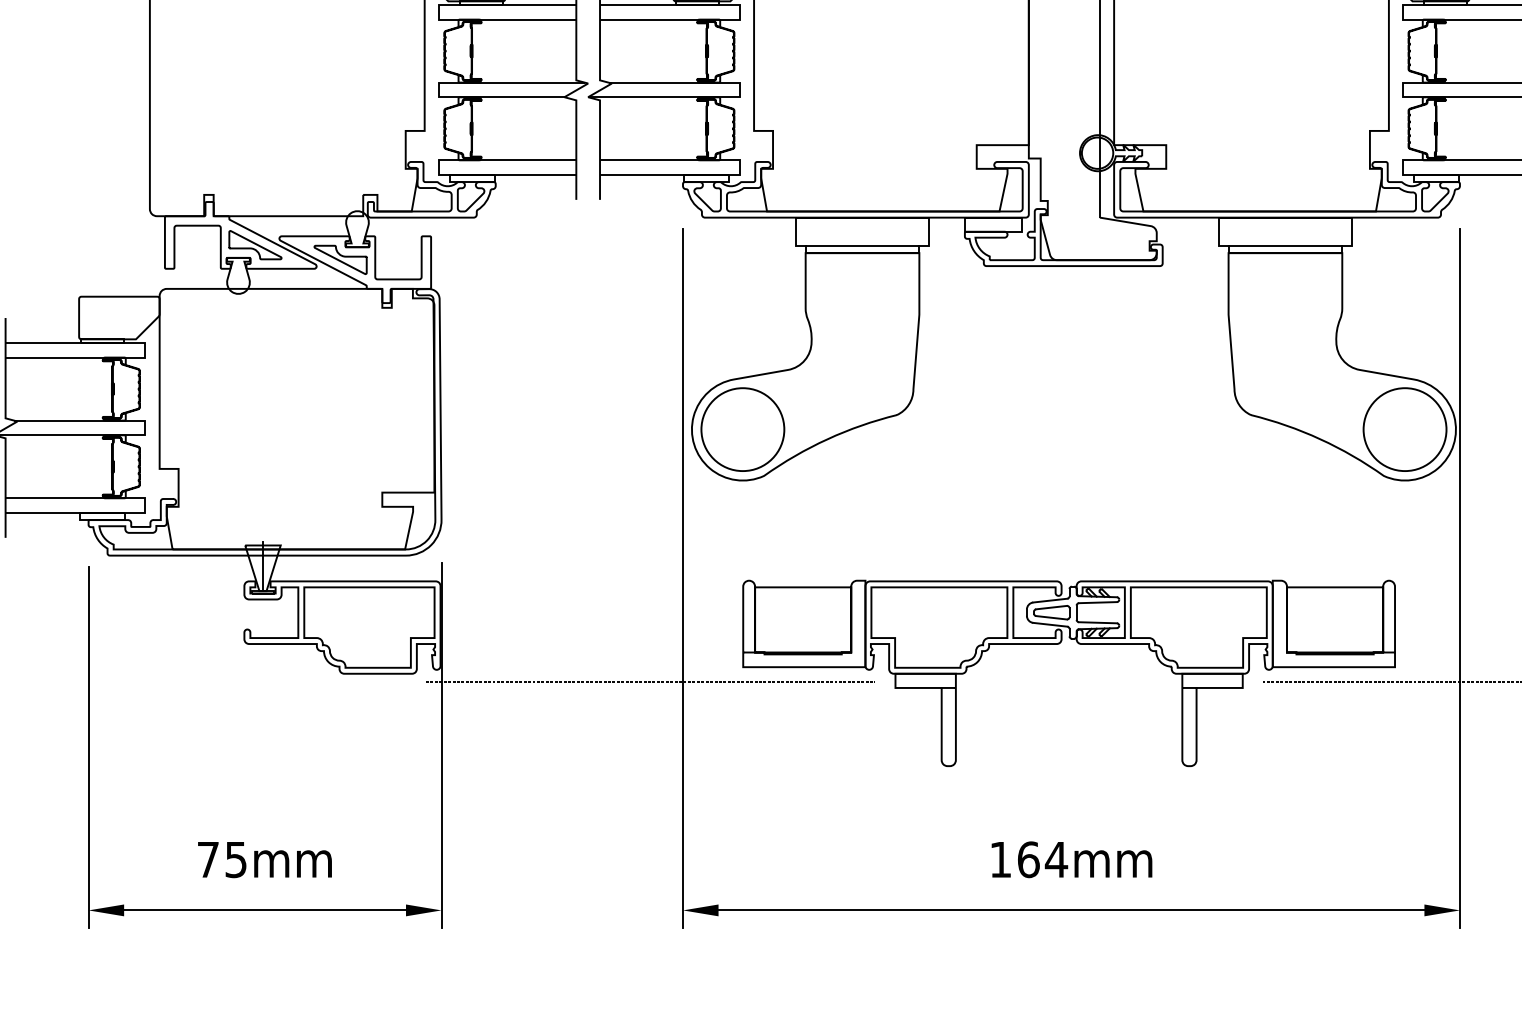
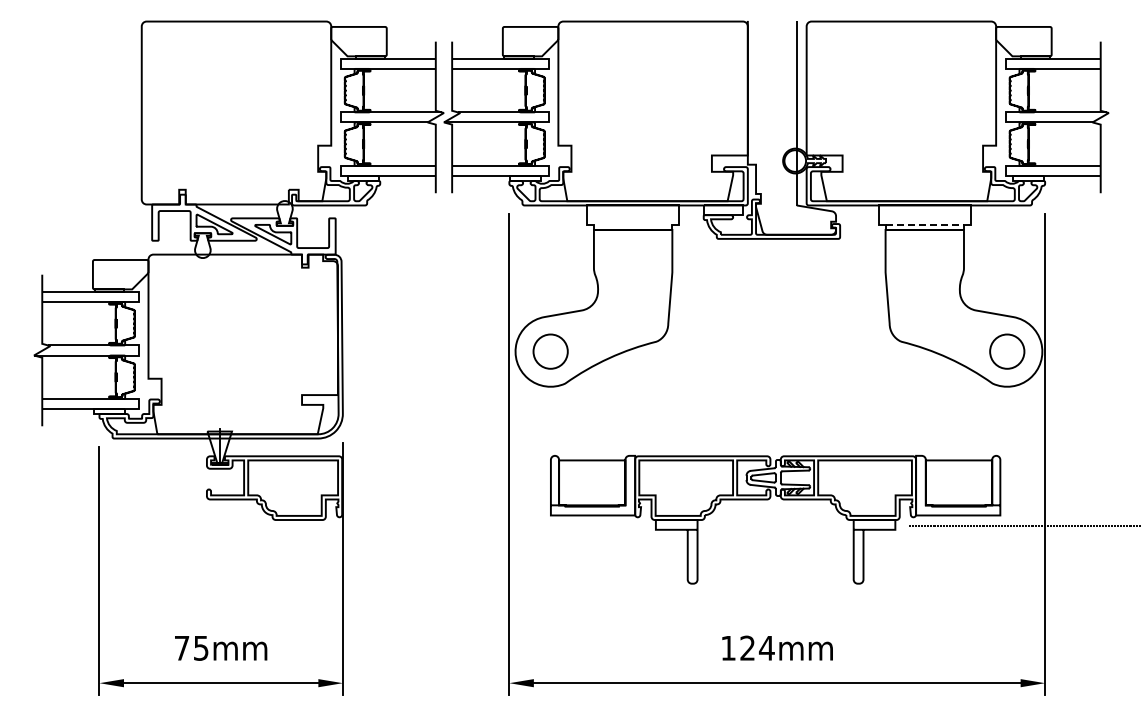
line: (861, 246) -> (632, 225), removed
line: (1286, 246) -> (925, 225), solid -> dashed
circle: (742, 429) -> (550, 351), size x0.6
circle: (1403, 429) -> (1006, 351), size x0.6
line: (649, 681) -> (486, 525), removed
text: (1028, 858) -> (747, 647), 164mm -> 124mm

